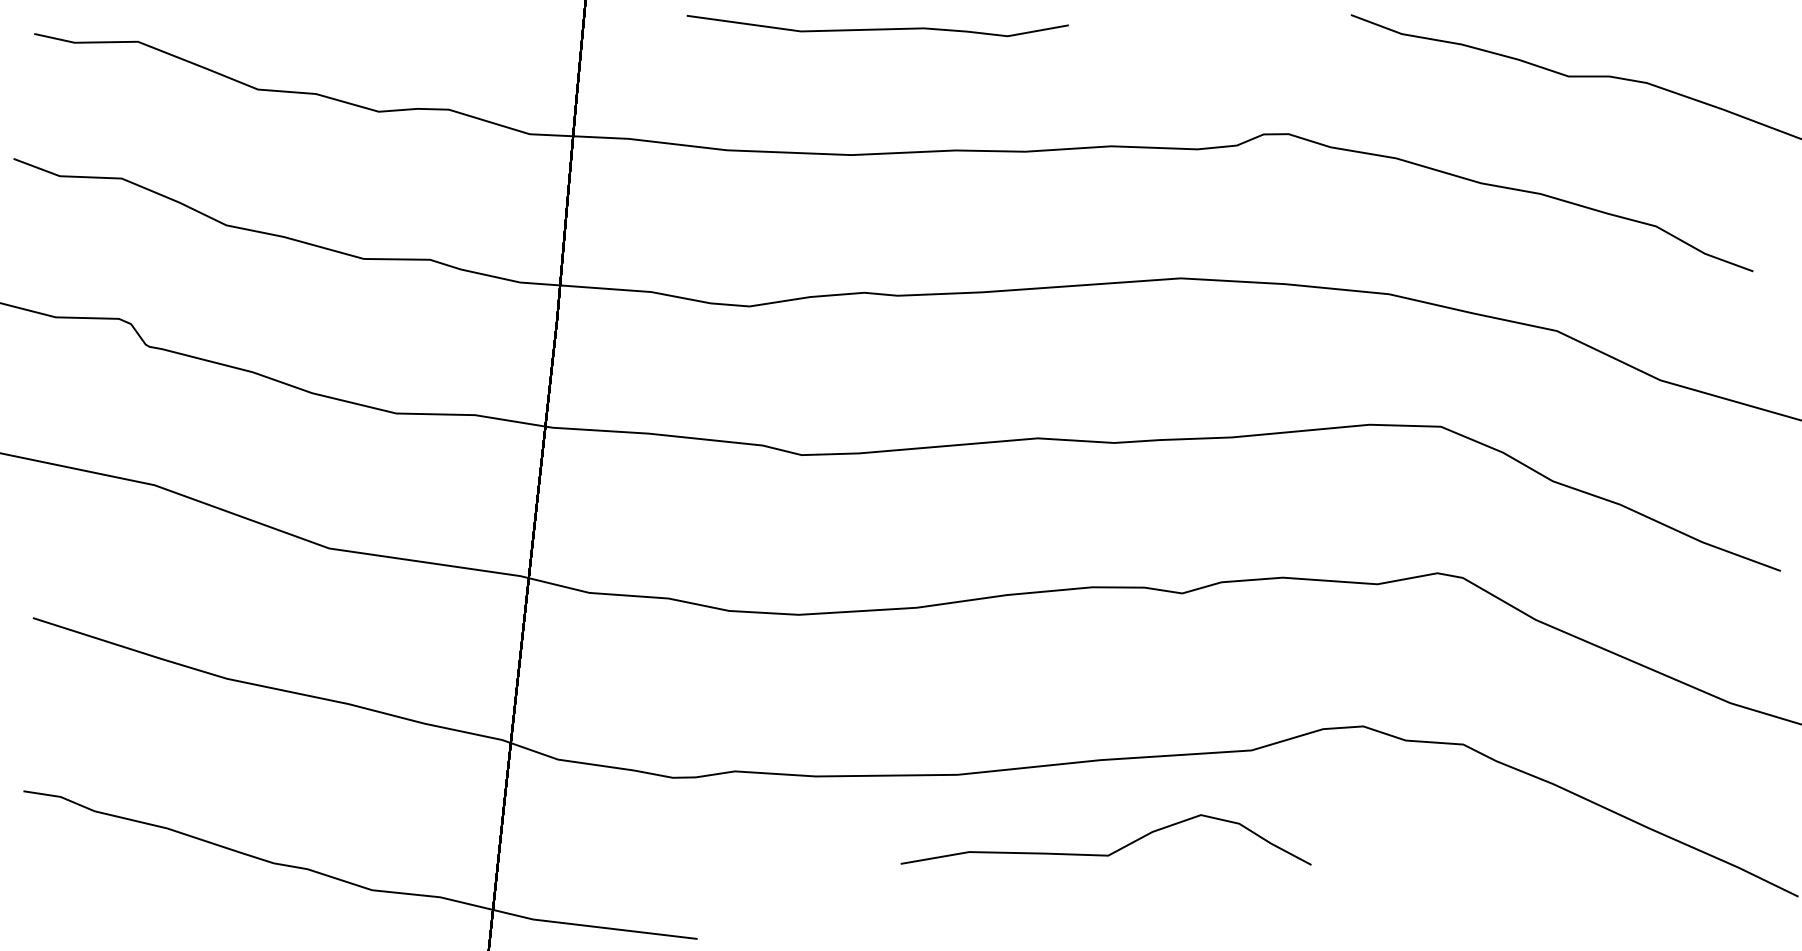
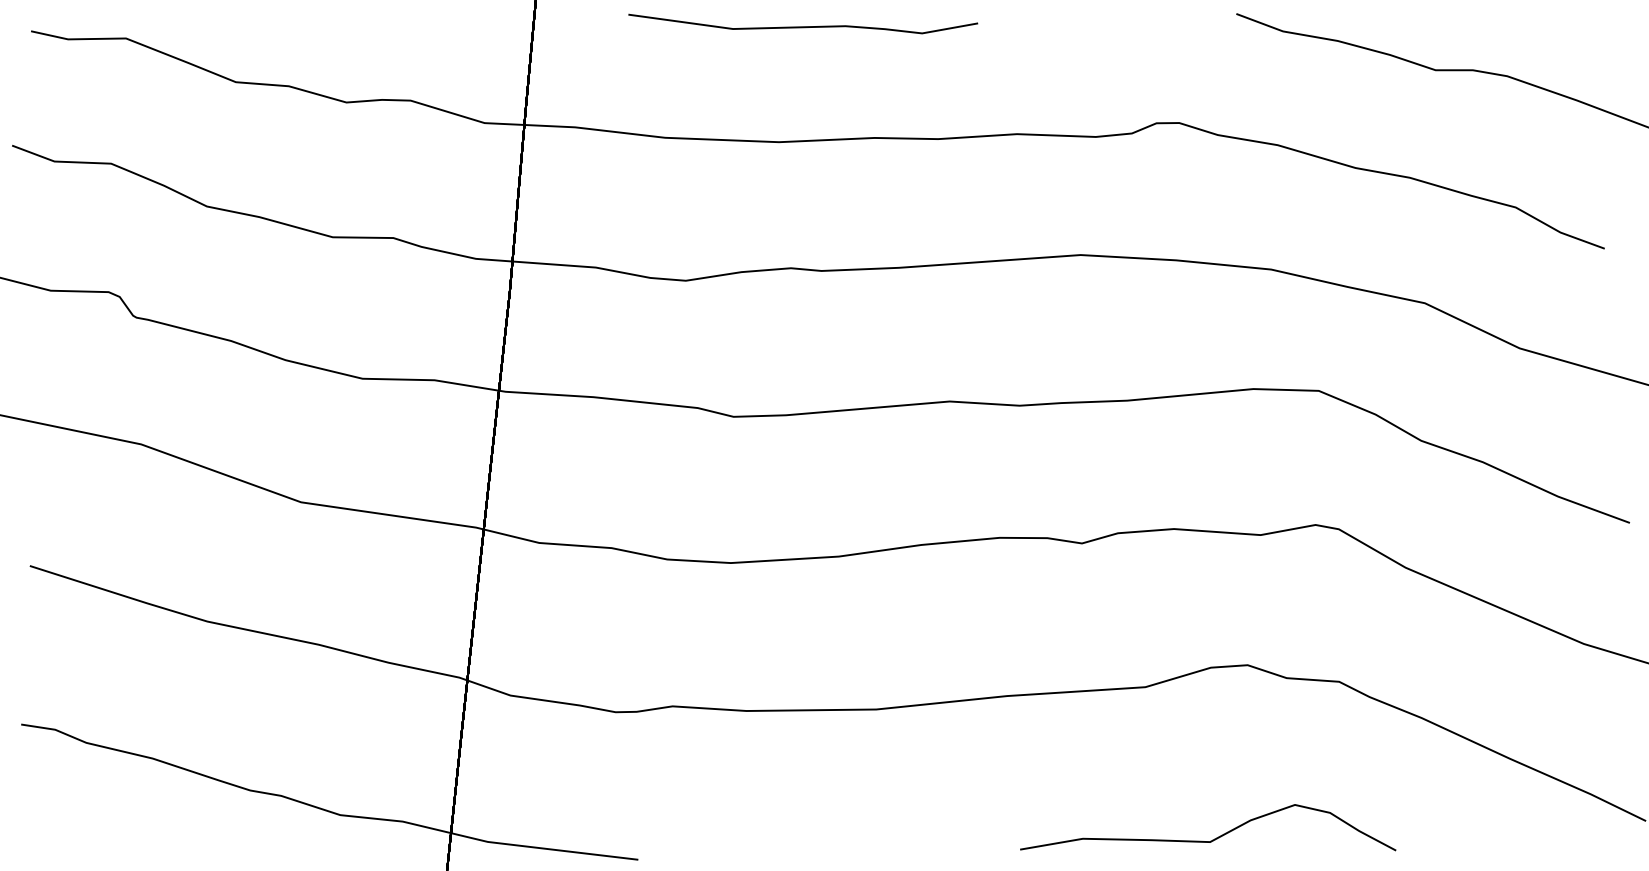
curve: (1111, 852) -> (1213, 839), moved

